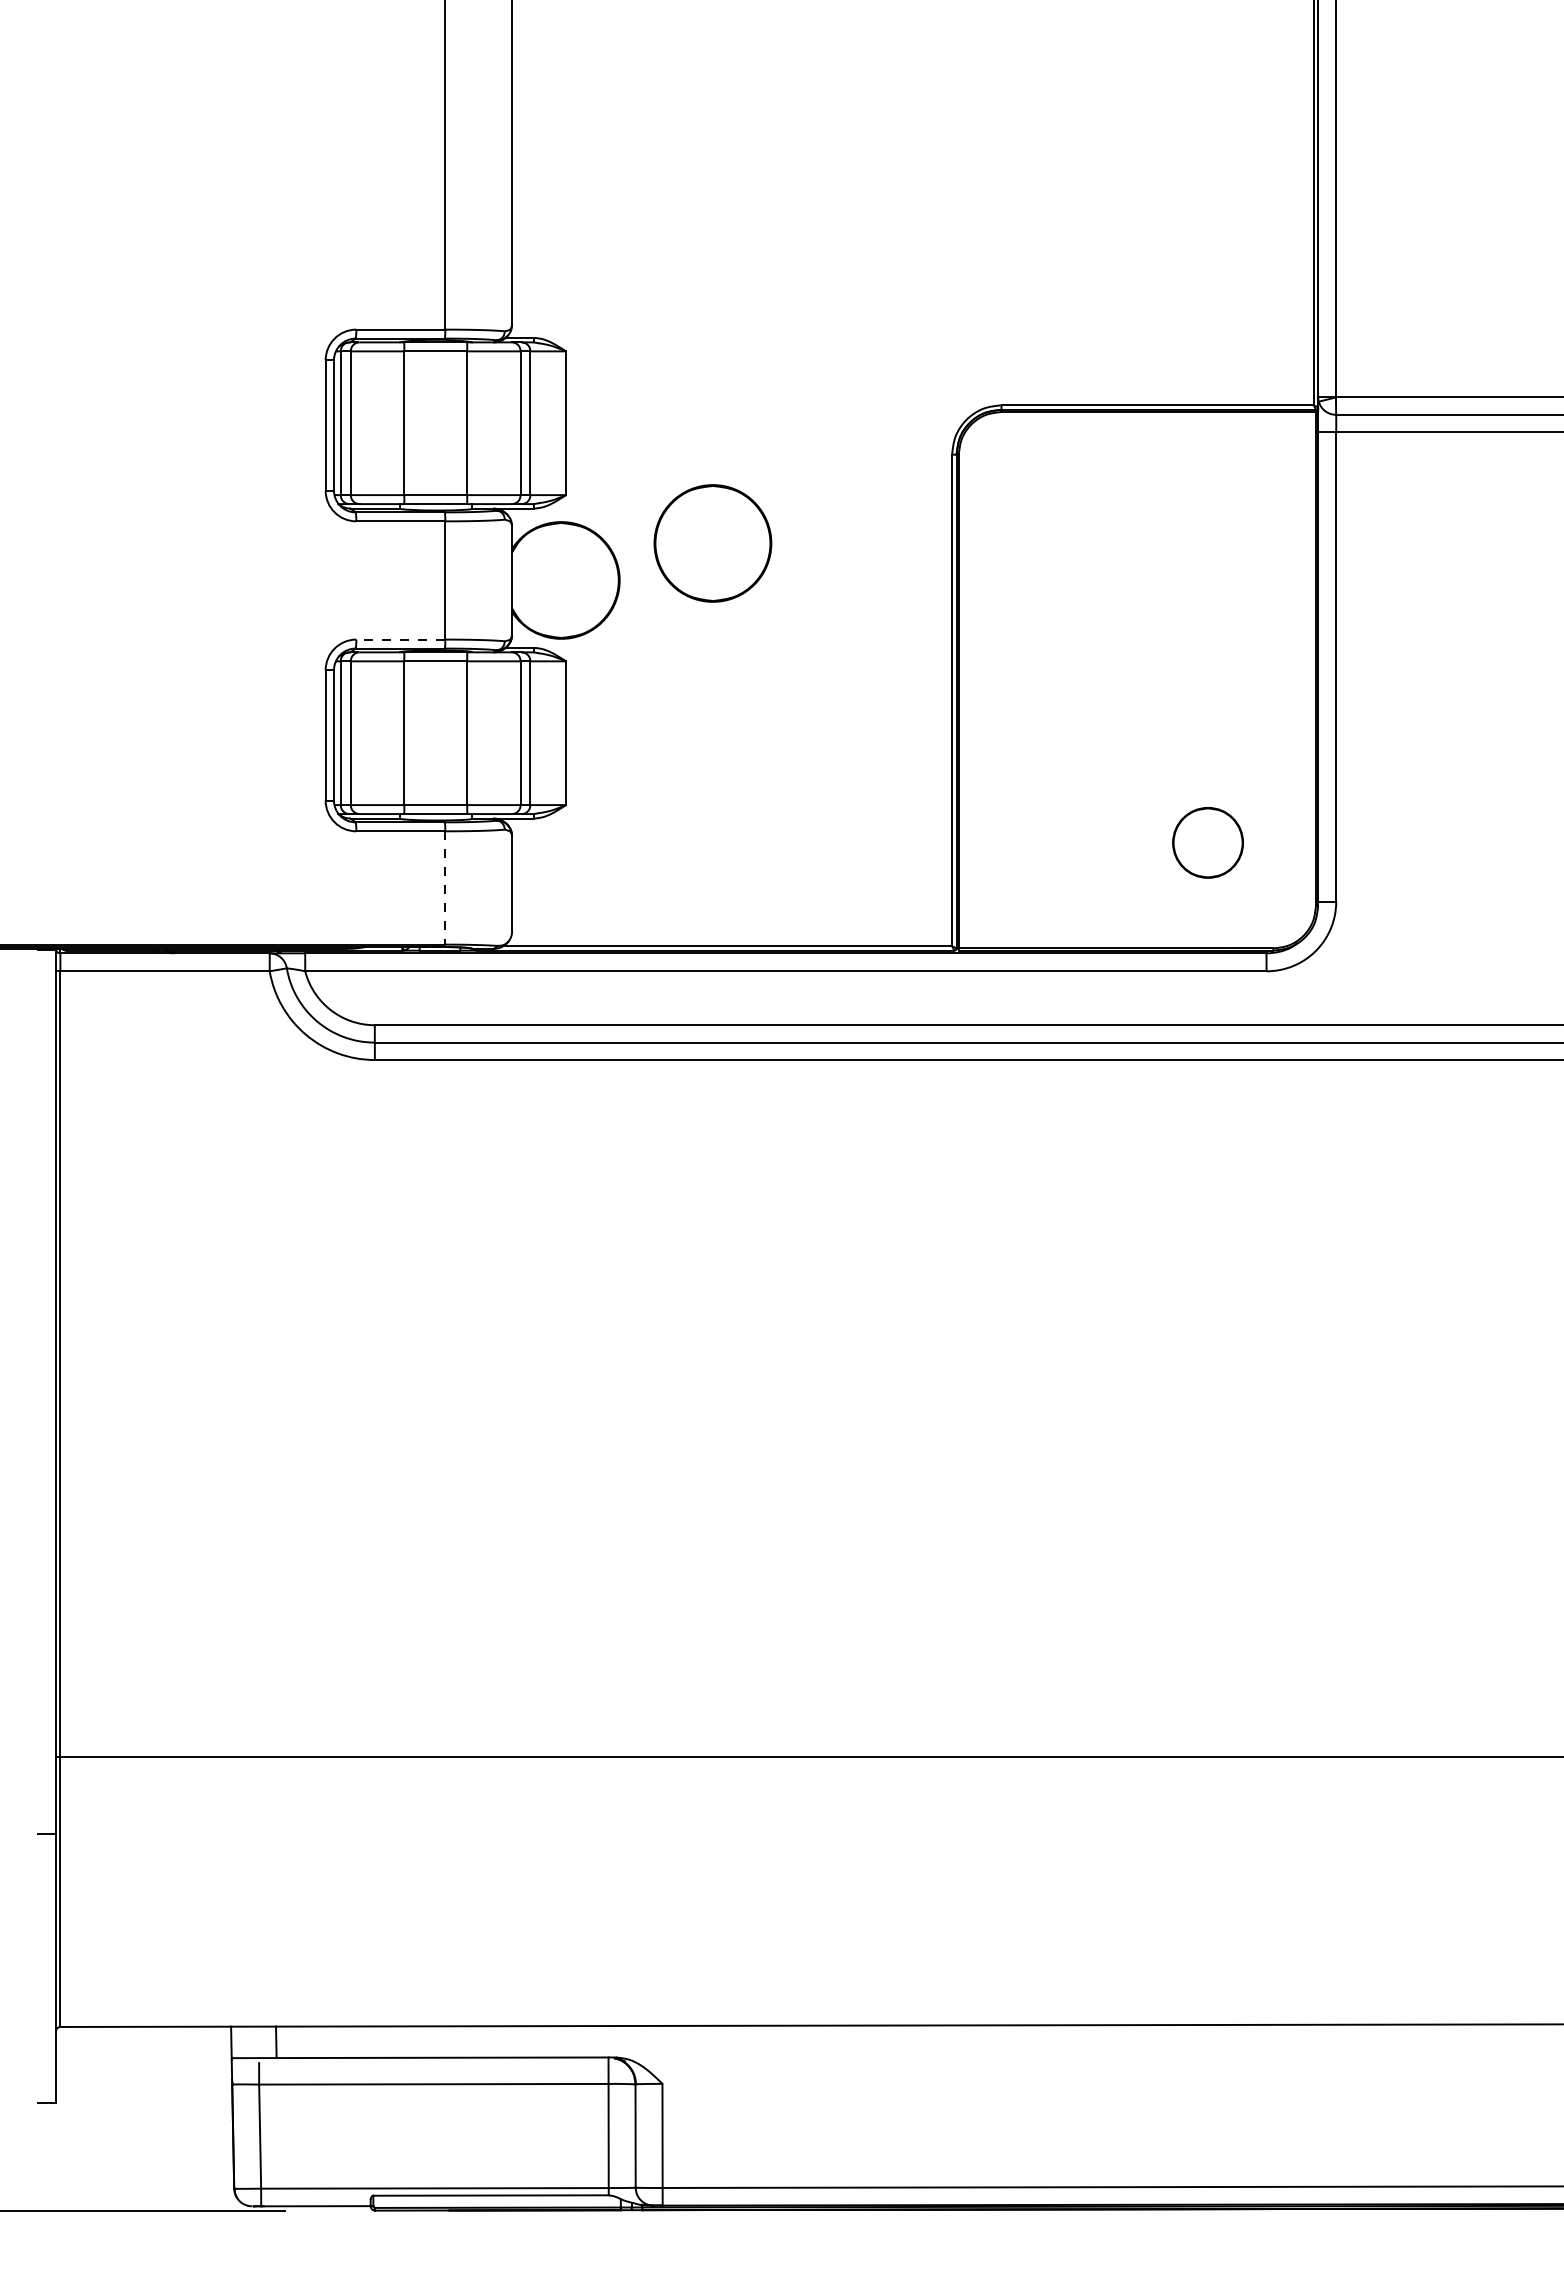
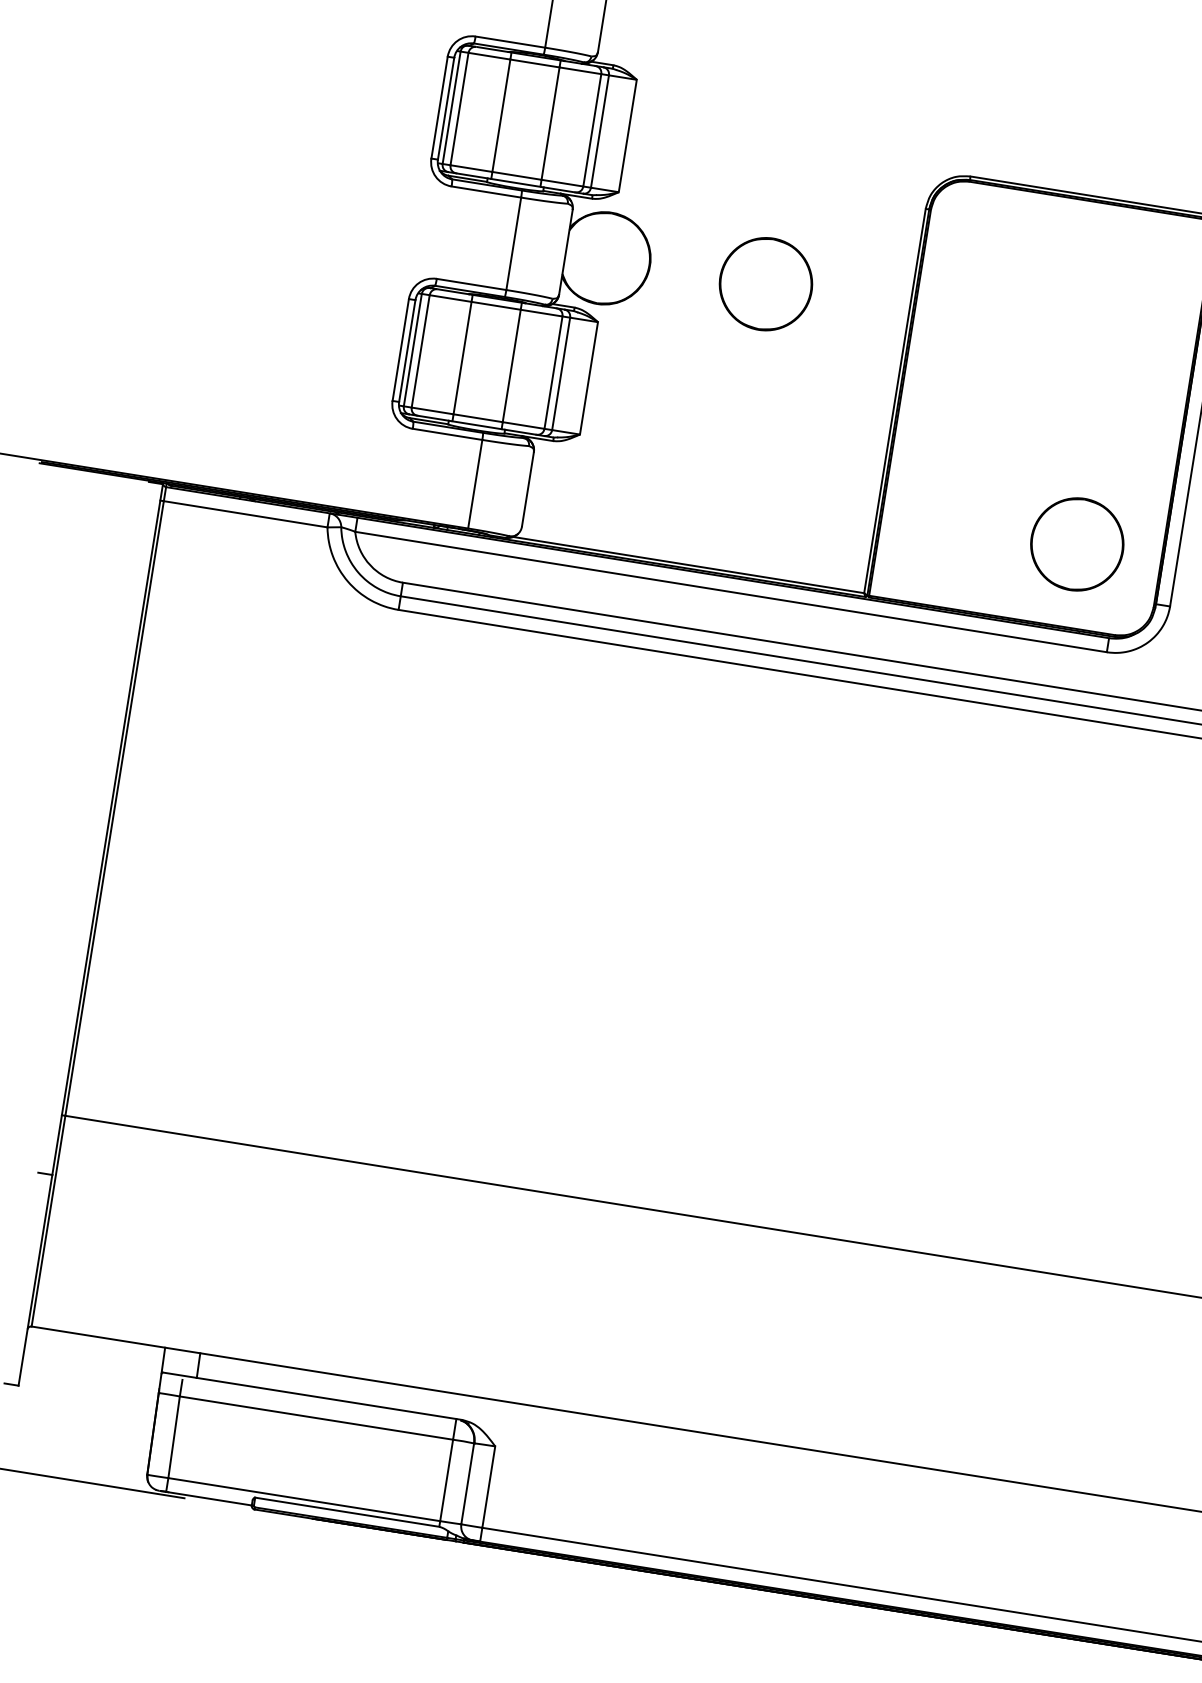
part: (712, 543) -> (765, 284), moved
line: (400, 639) -> (471, 284), dashed -> solid
part: (1207, 842) -> (1076, 544), size x1.67
line: (445, 887) -> (475, 483), dashed -> solid

